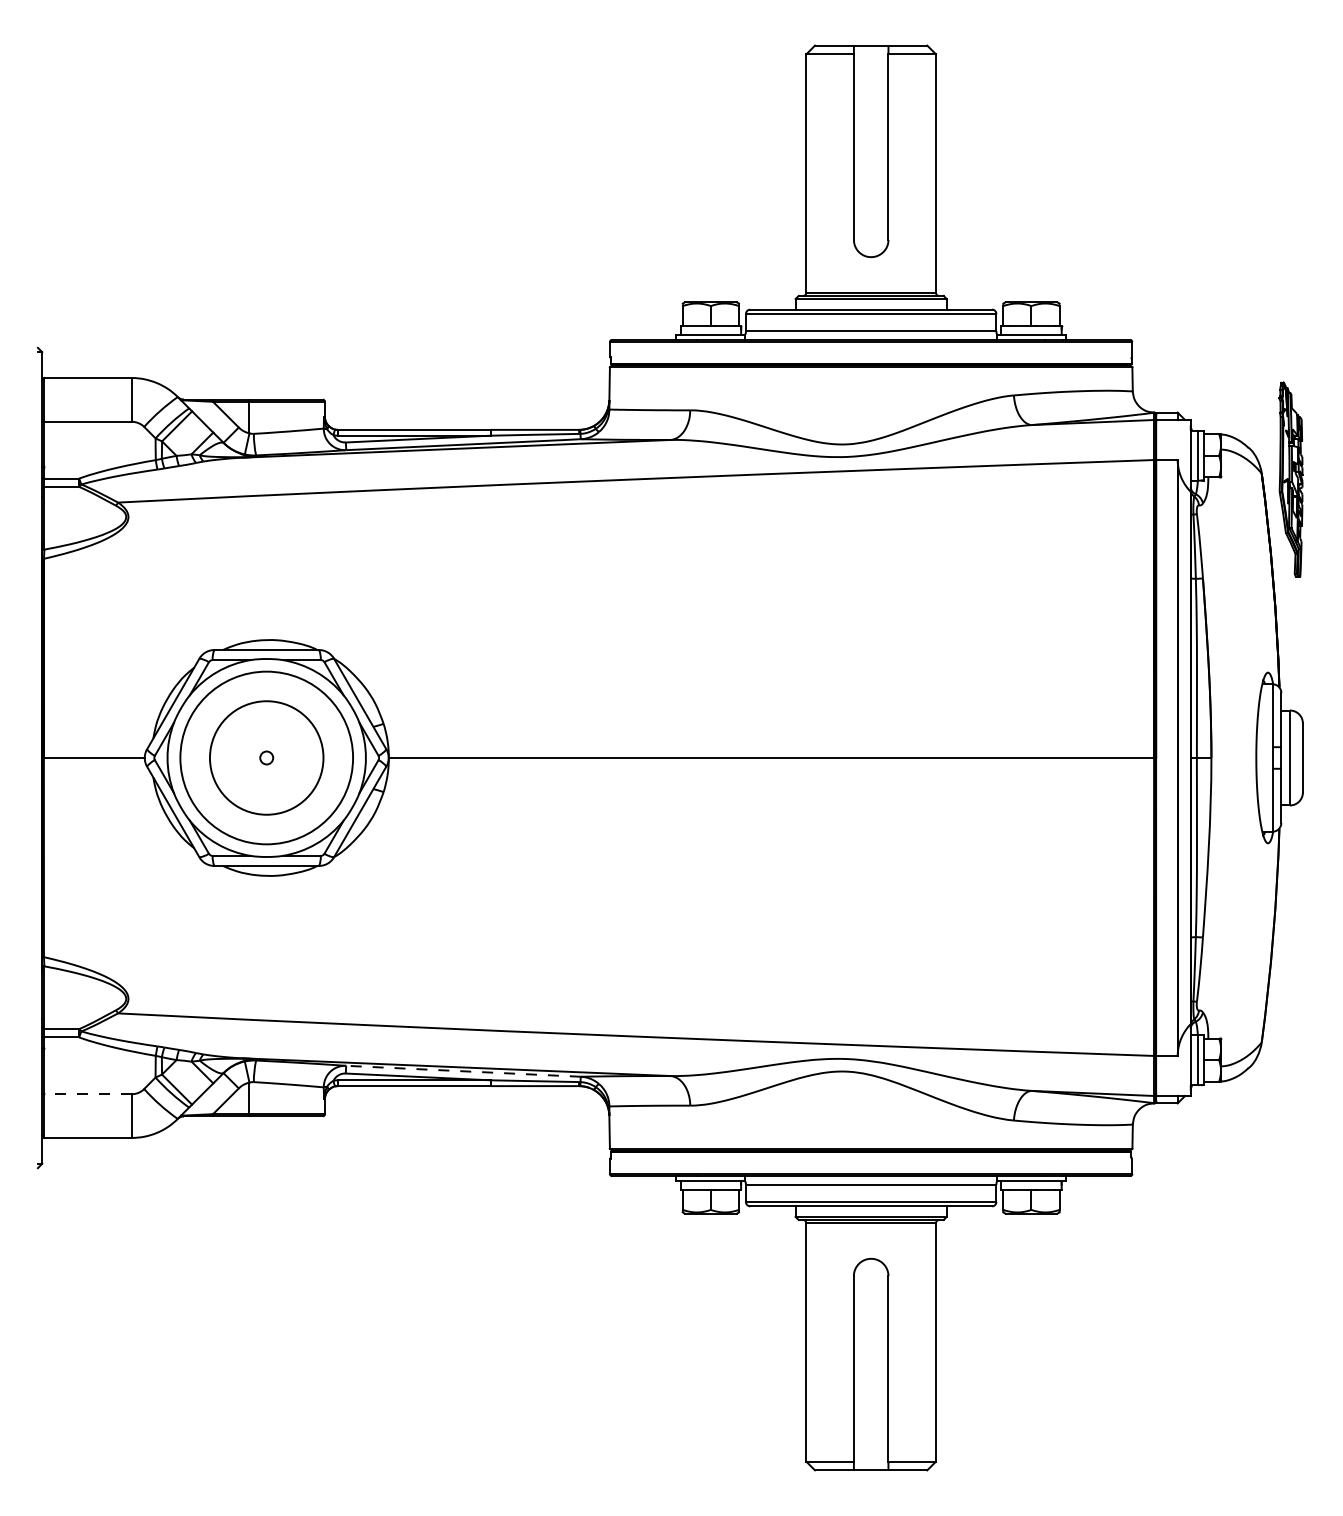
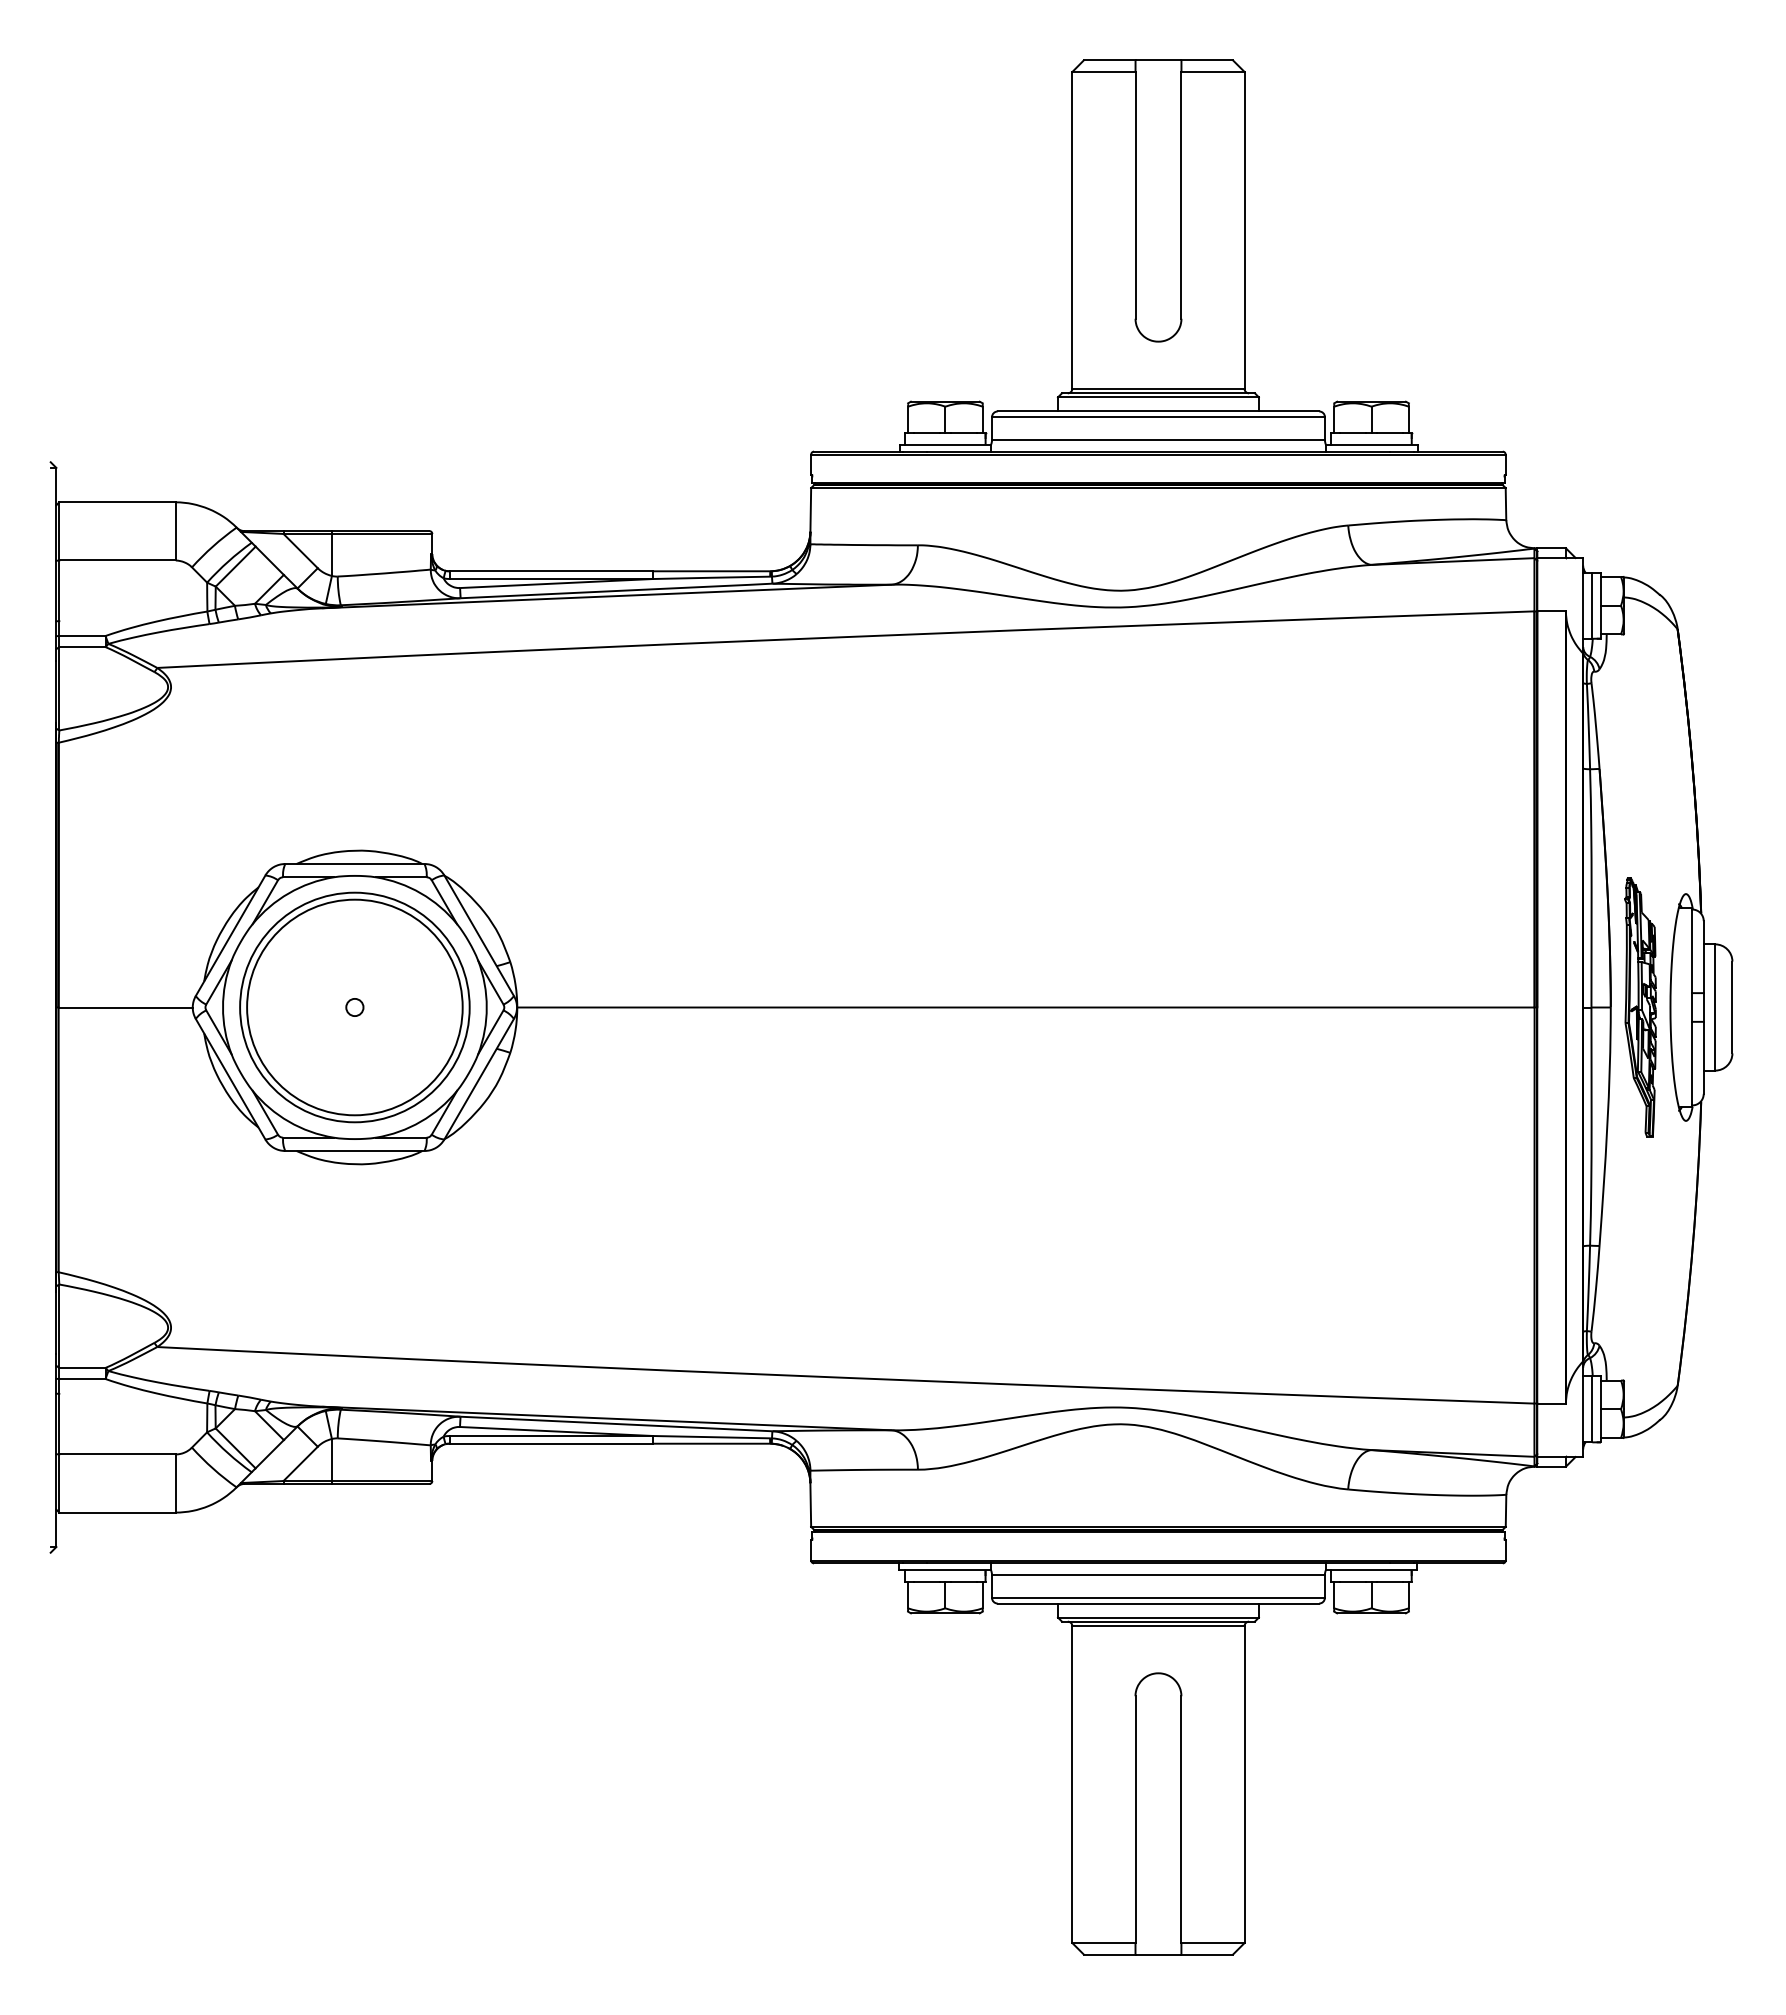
part: (1290, 479) -> (1640, 1007), moved
circle: (266, 758) -> (354, 1007), size x1.43
line: (463, 1071) -> (616, 1424), dashed -> solid
line: (88, 1094) -> (117, 1454), dashed -> solid

